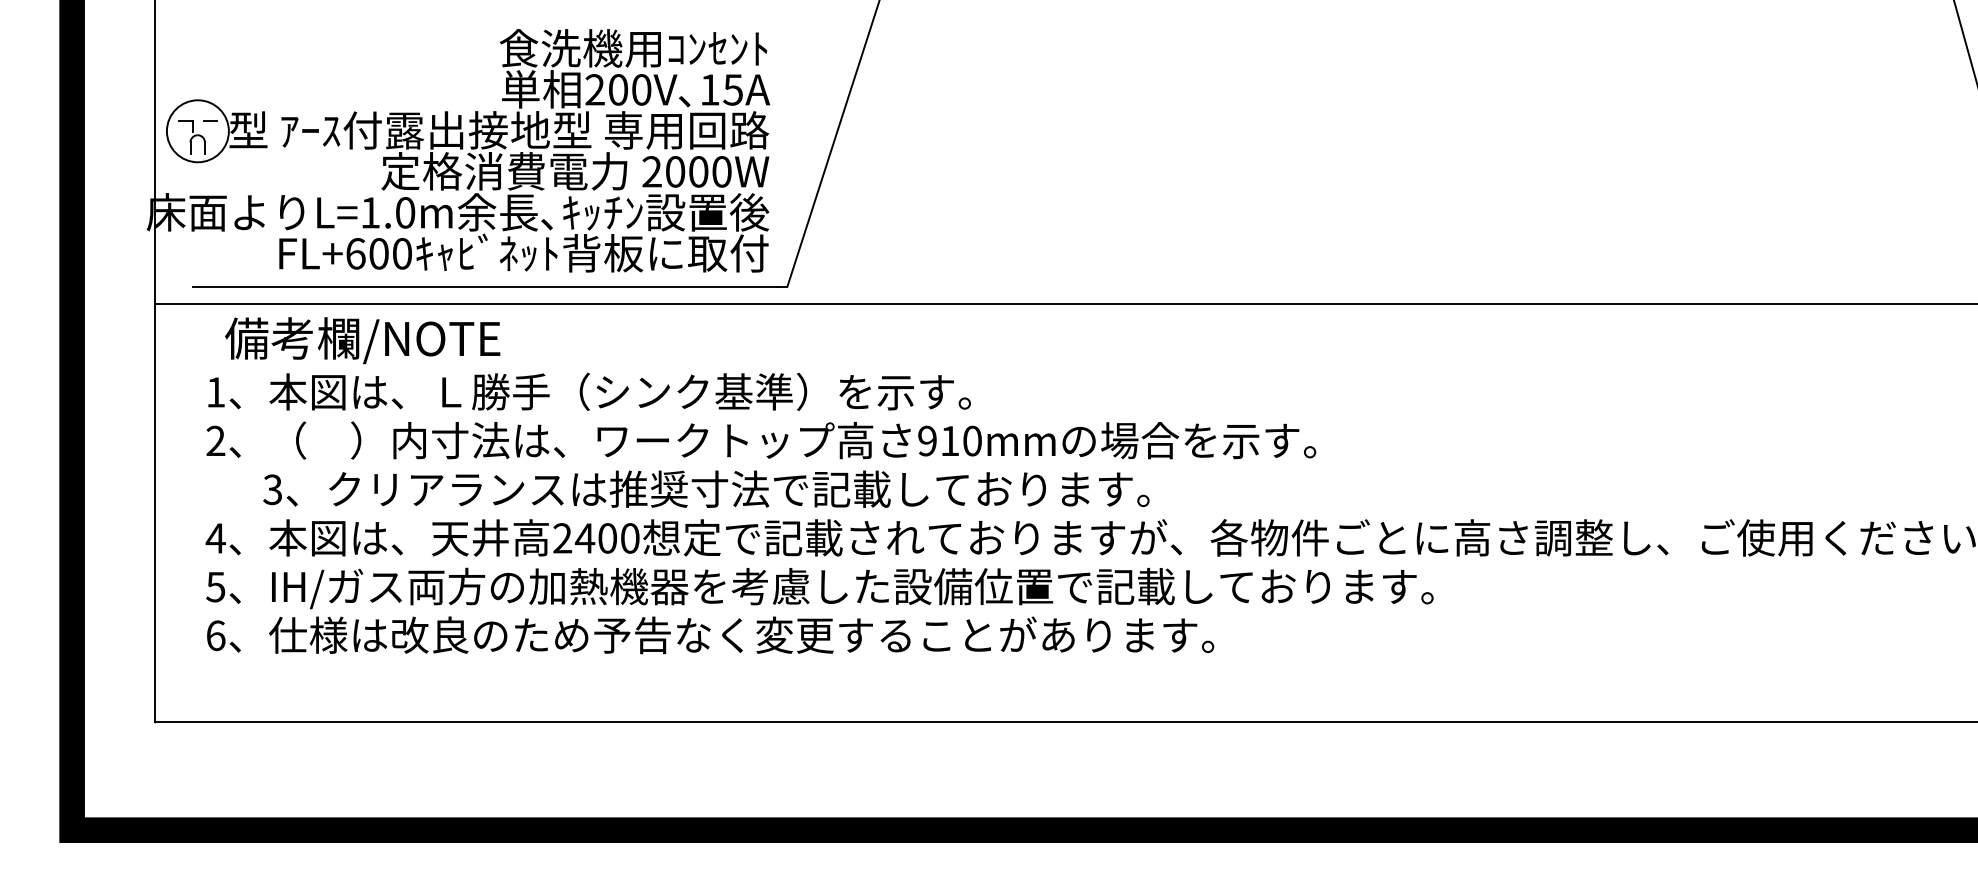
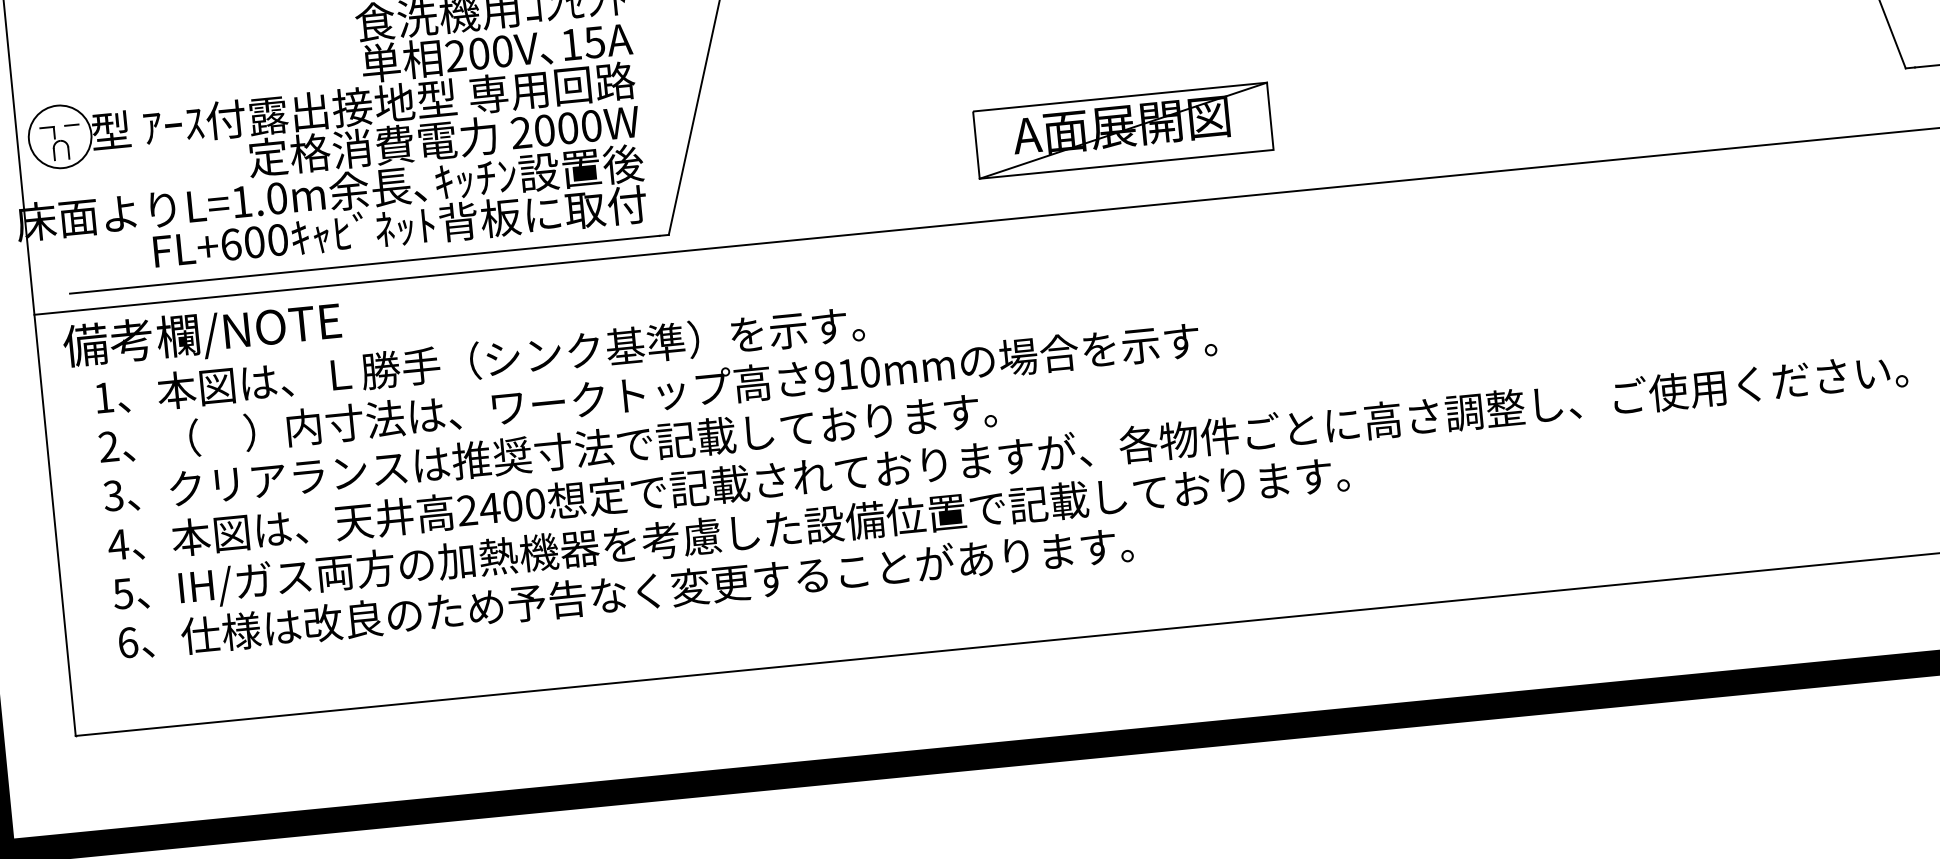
part: (1244, 227) -> (1122, 130), added
text: (362, 340) -> (202, 335), moved
text: (706, 488) -> (549, 451), moved

